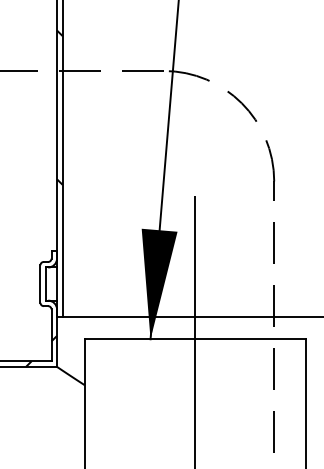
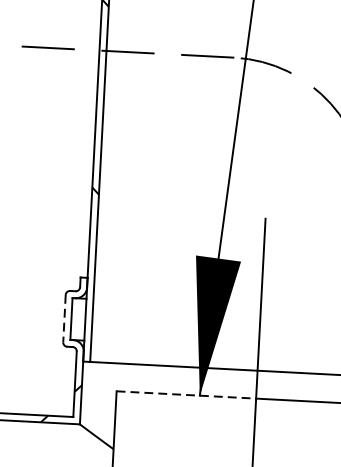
line: (40, 284) -> (64, 319), solid -> dashed
line: (140, 339) -> (187, 395), solid -> dashed

